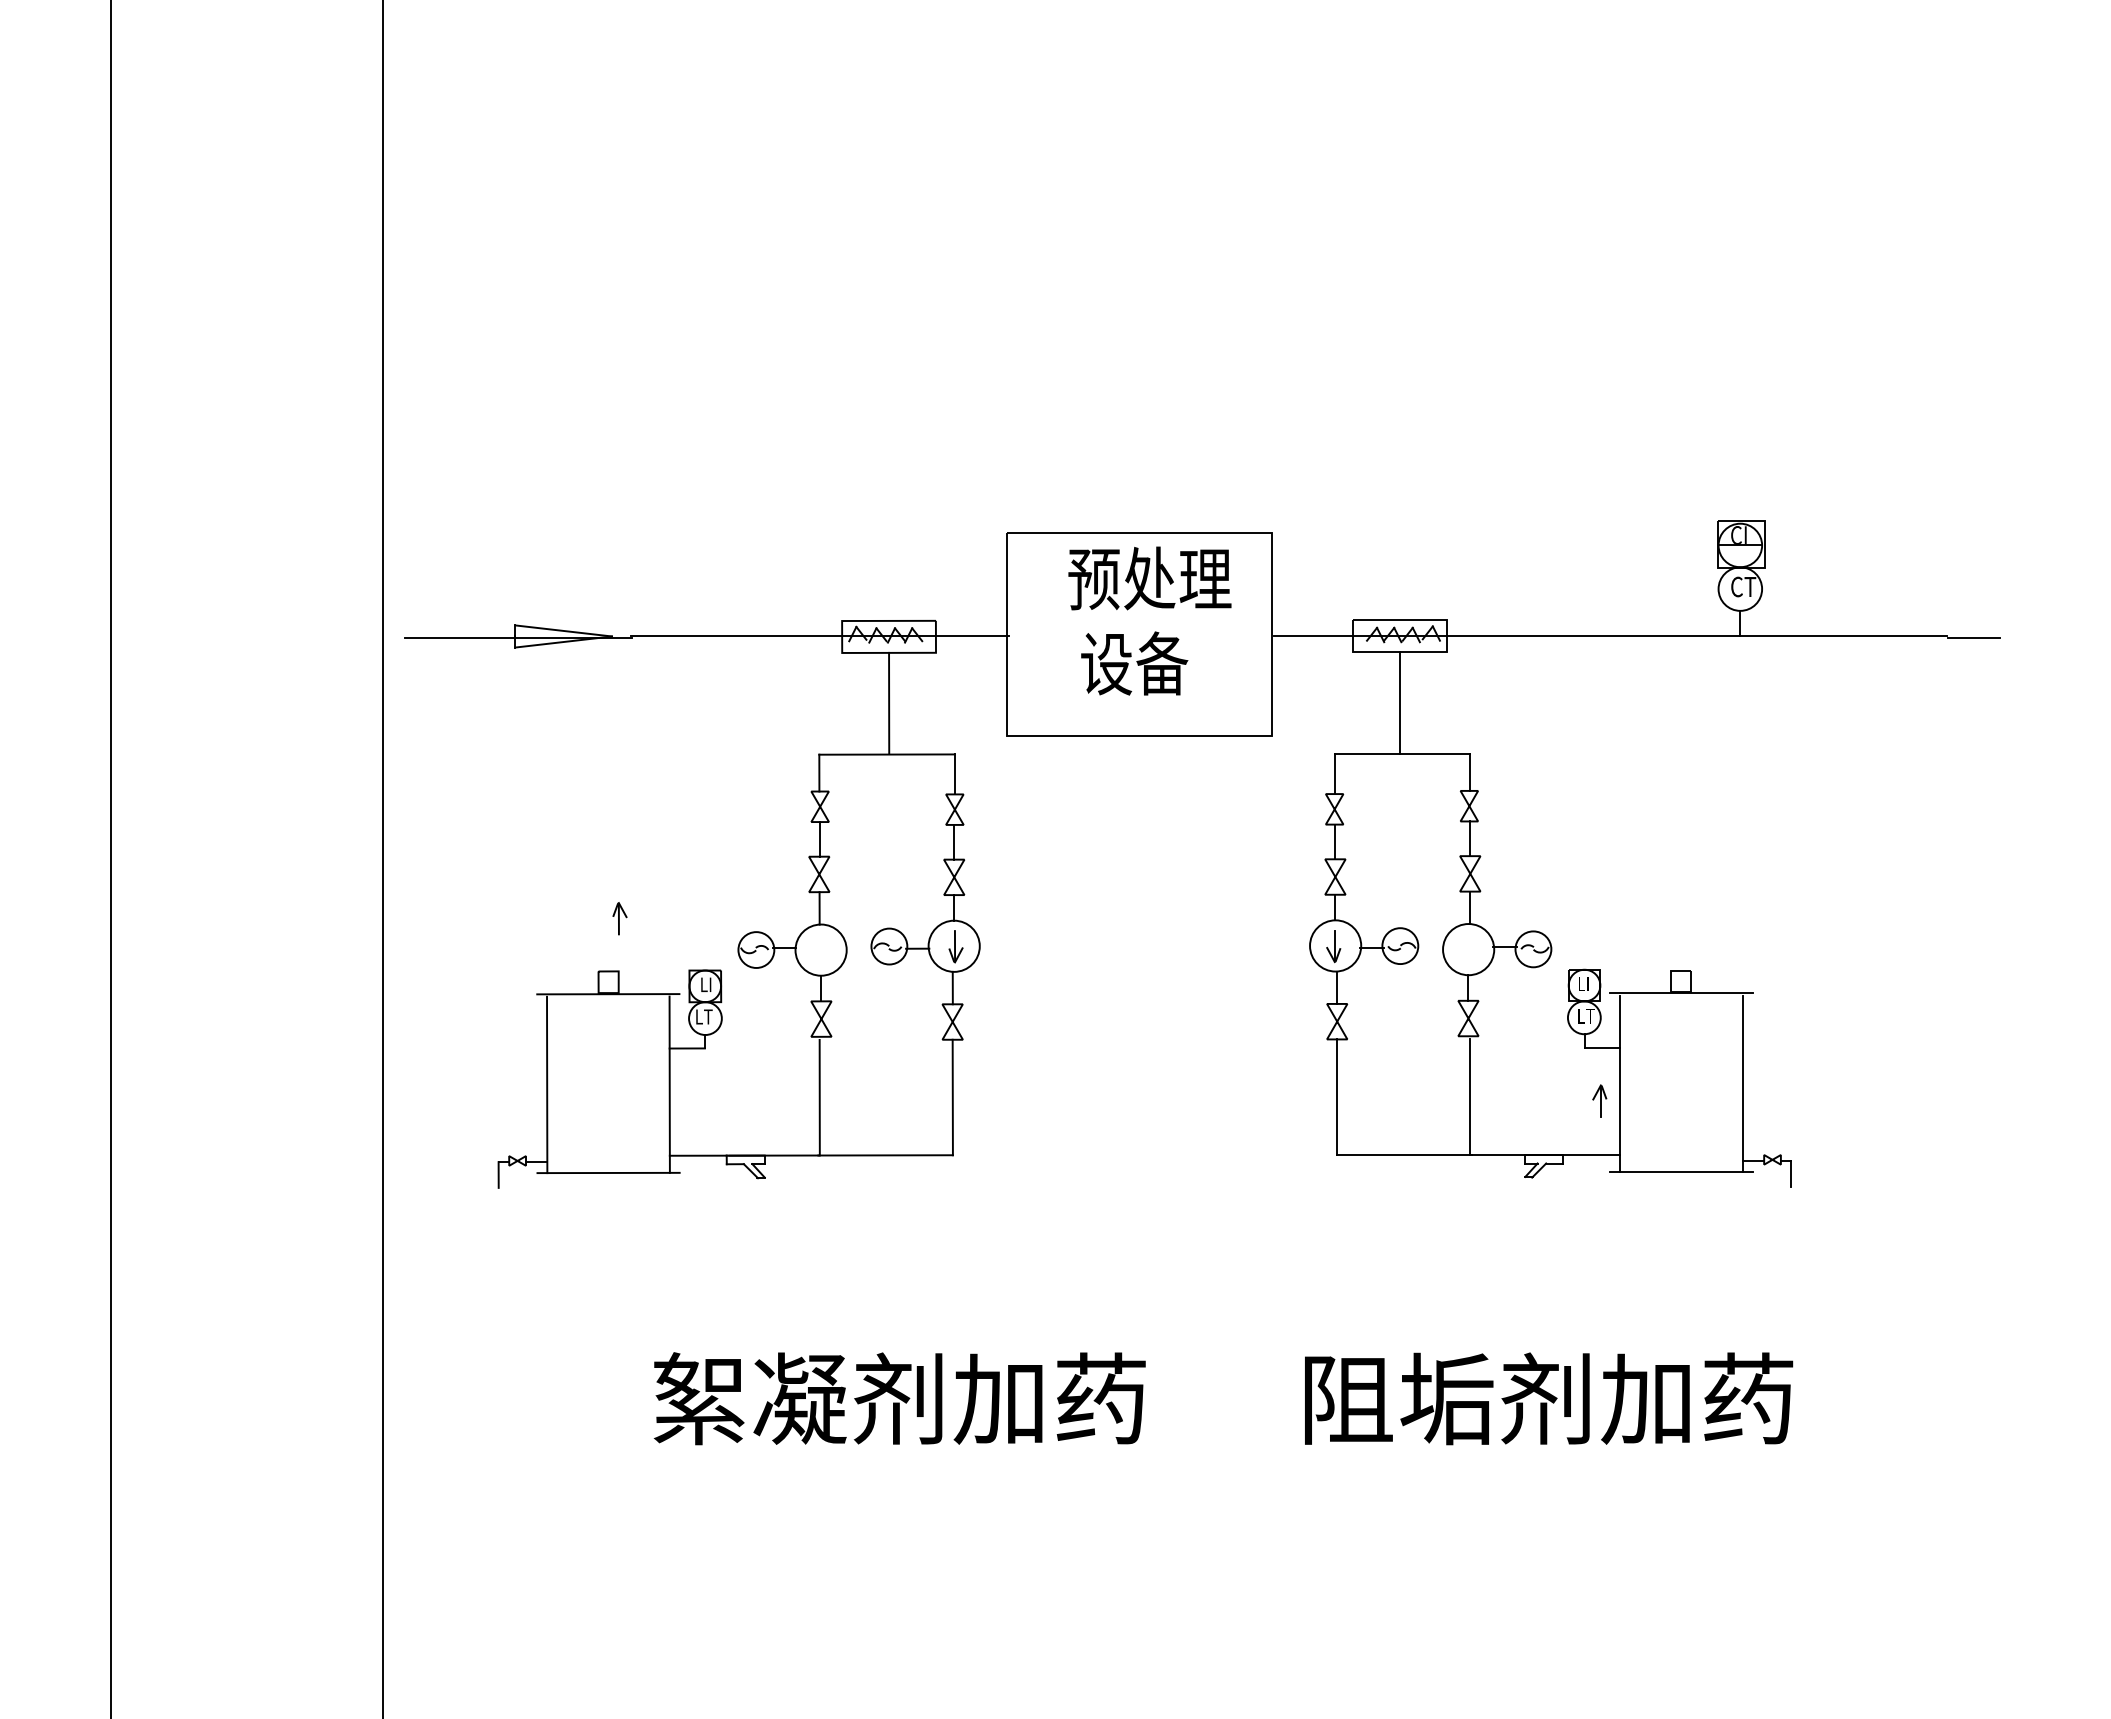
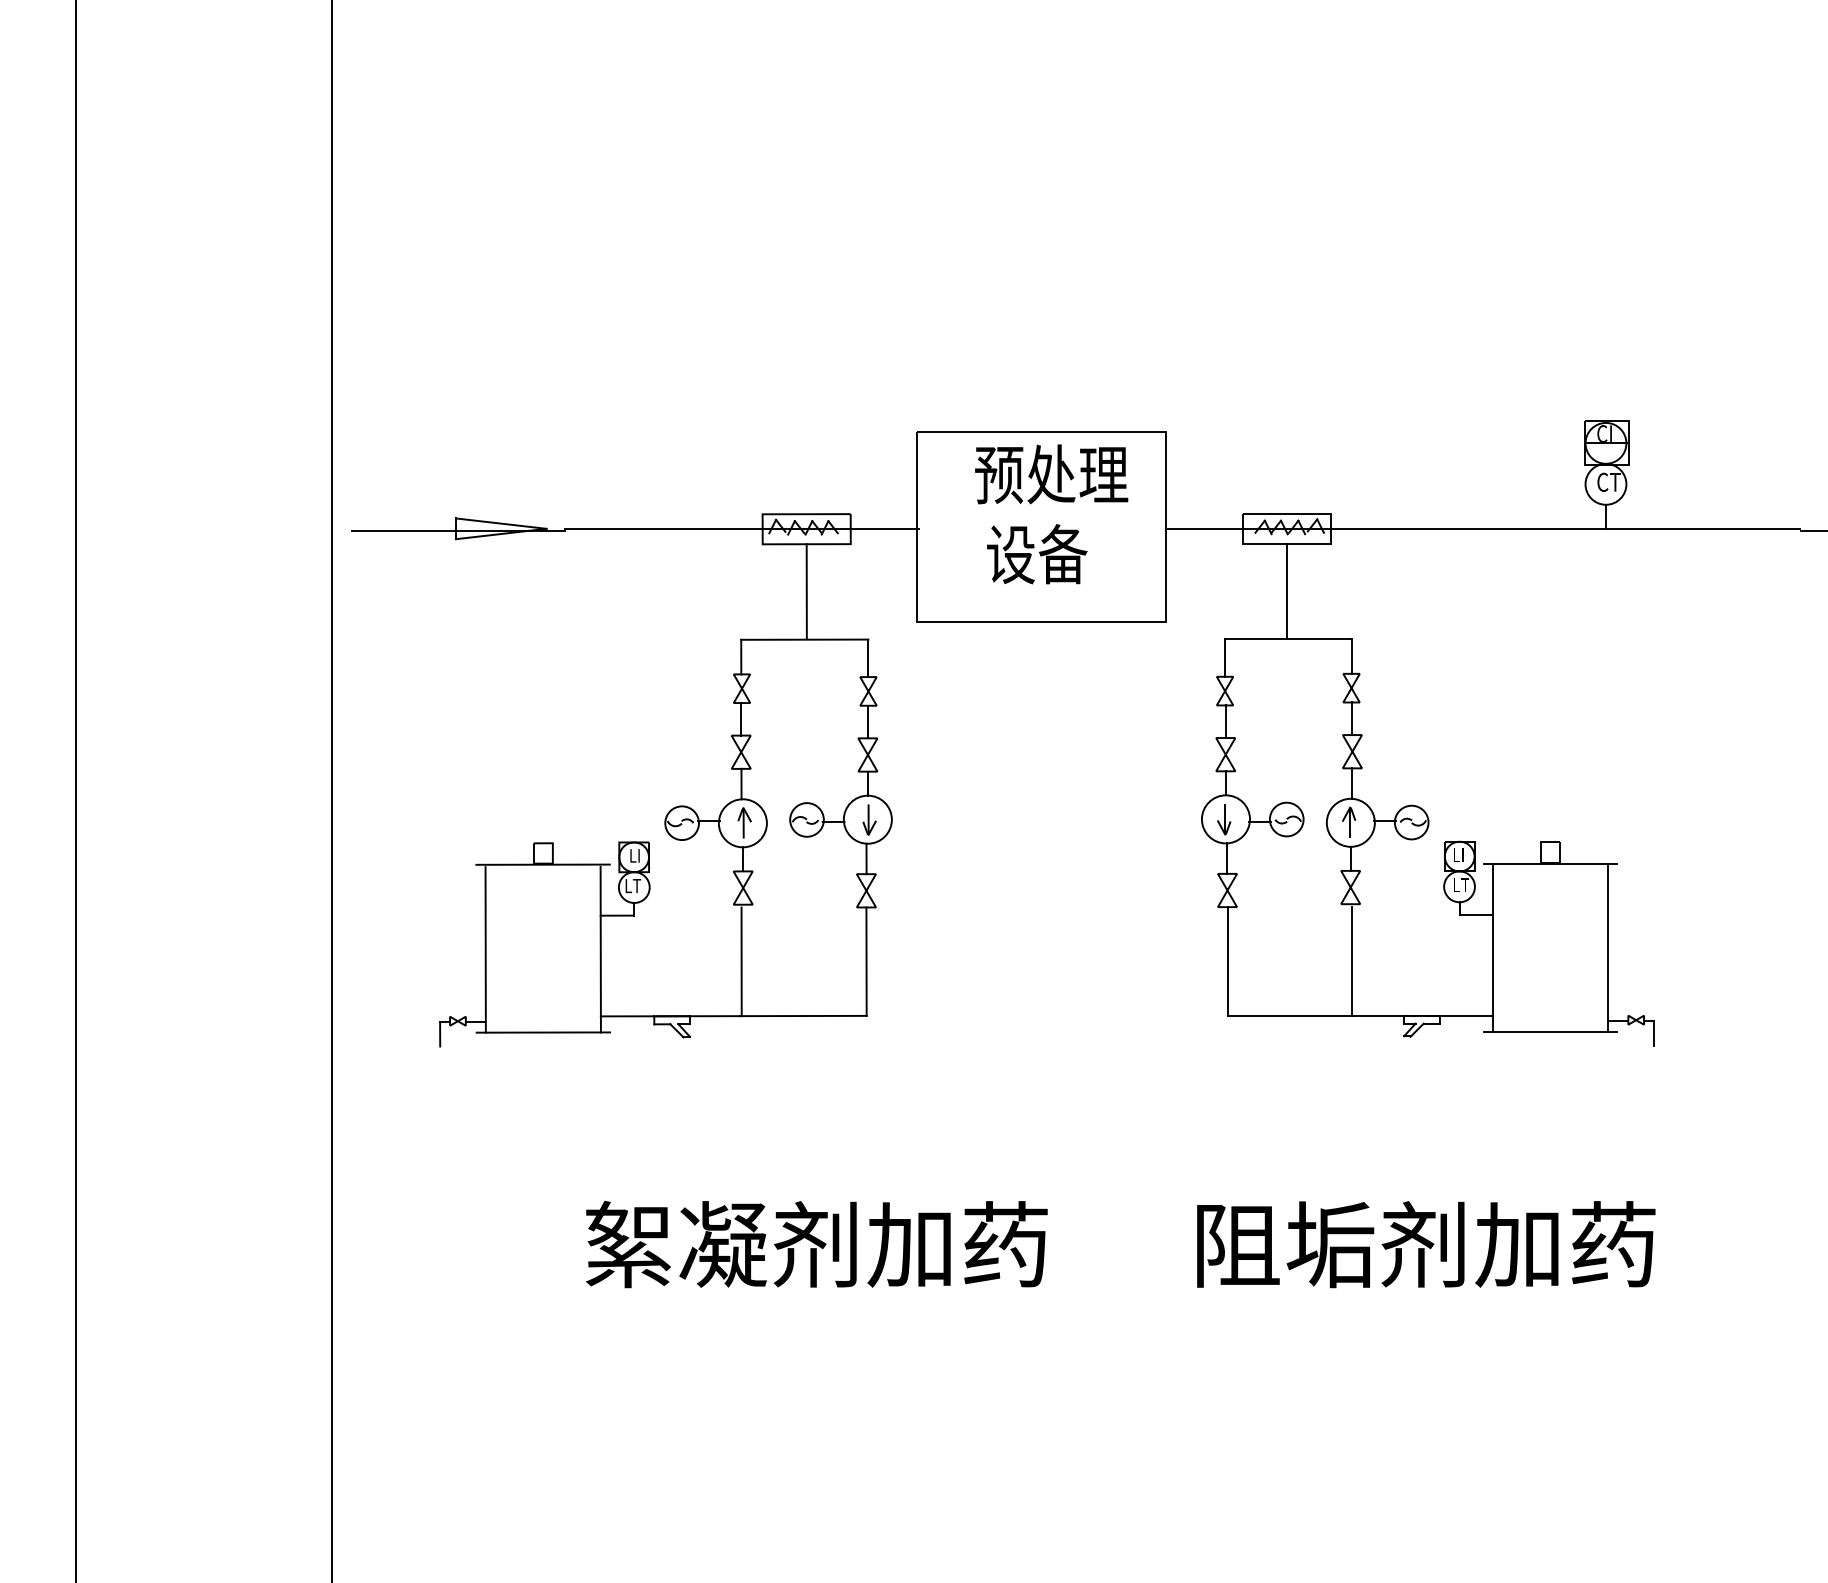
part: (619, 918) -> (744, 822), moved
part: (1599, 1100) -> (1348, 821), moved

